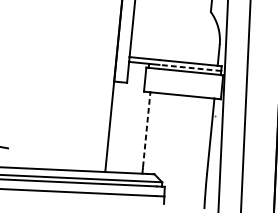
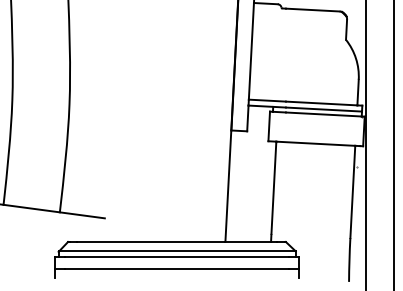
line: (189, 67) -> (323, 109), dashed -> solid
line: (146, 129) -> (273, 187), dashed -> solid

